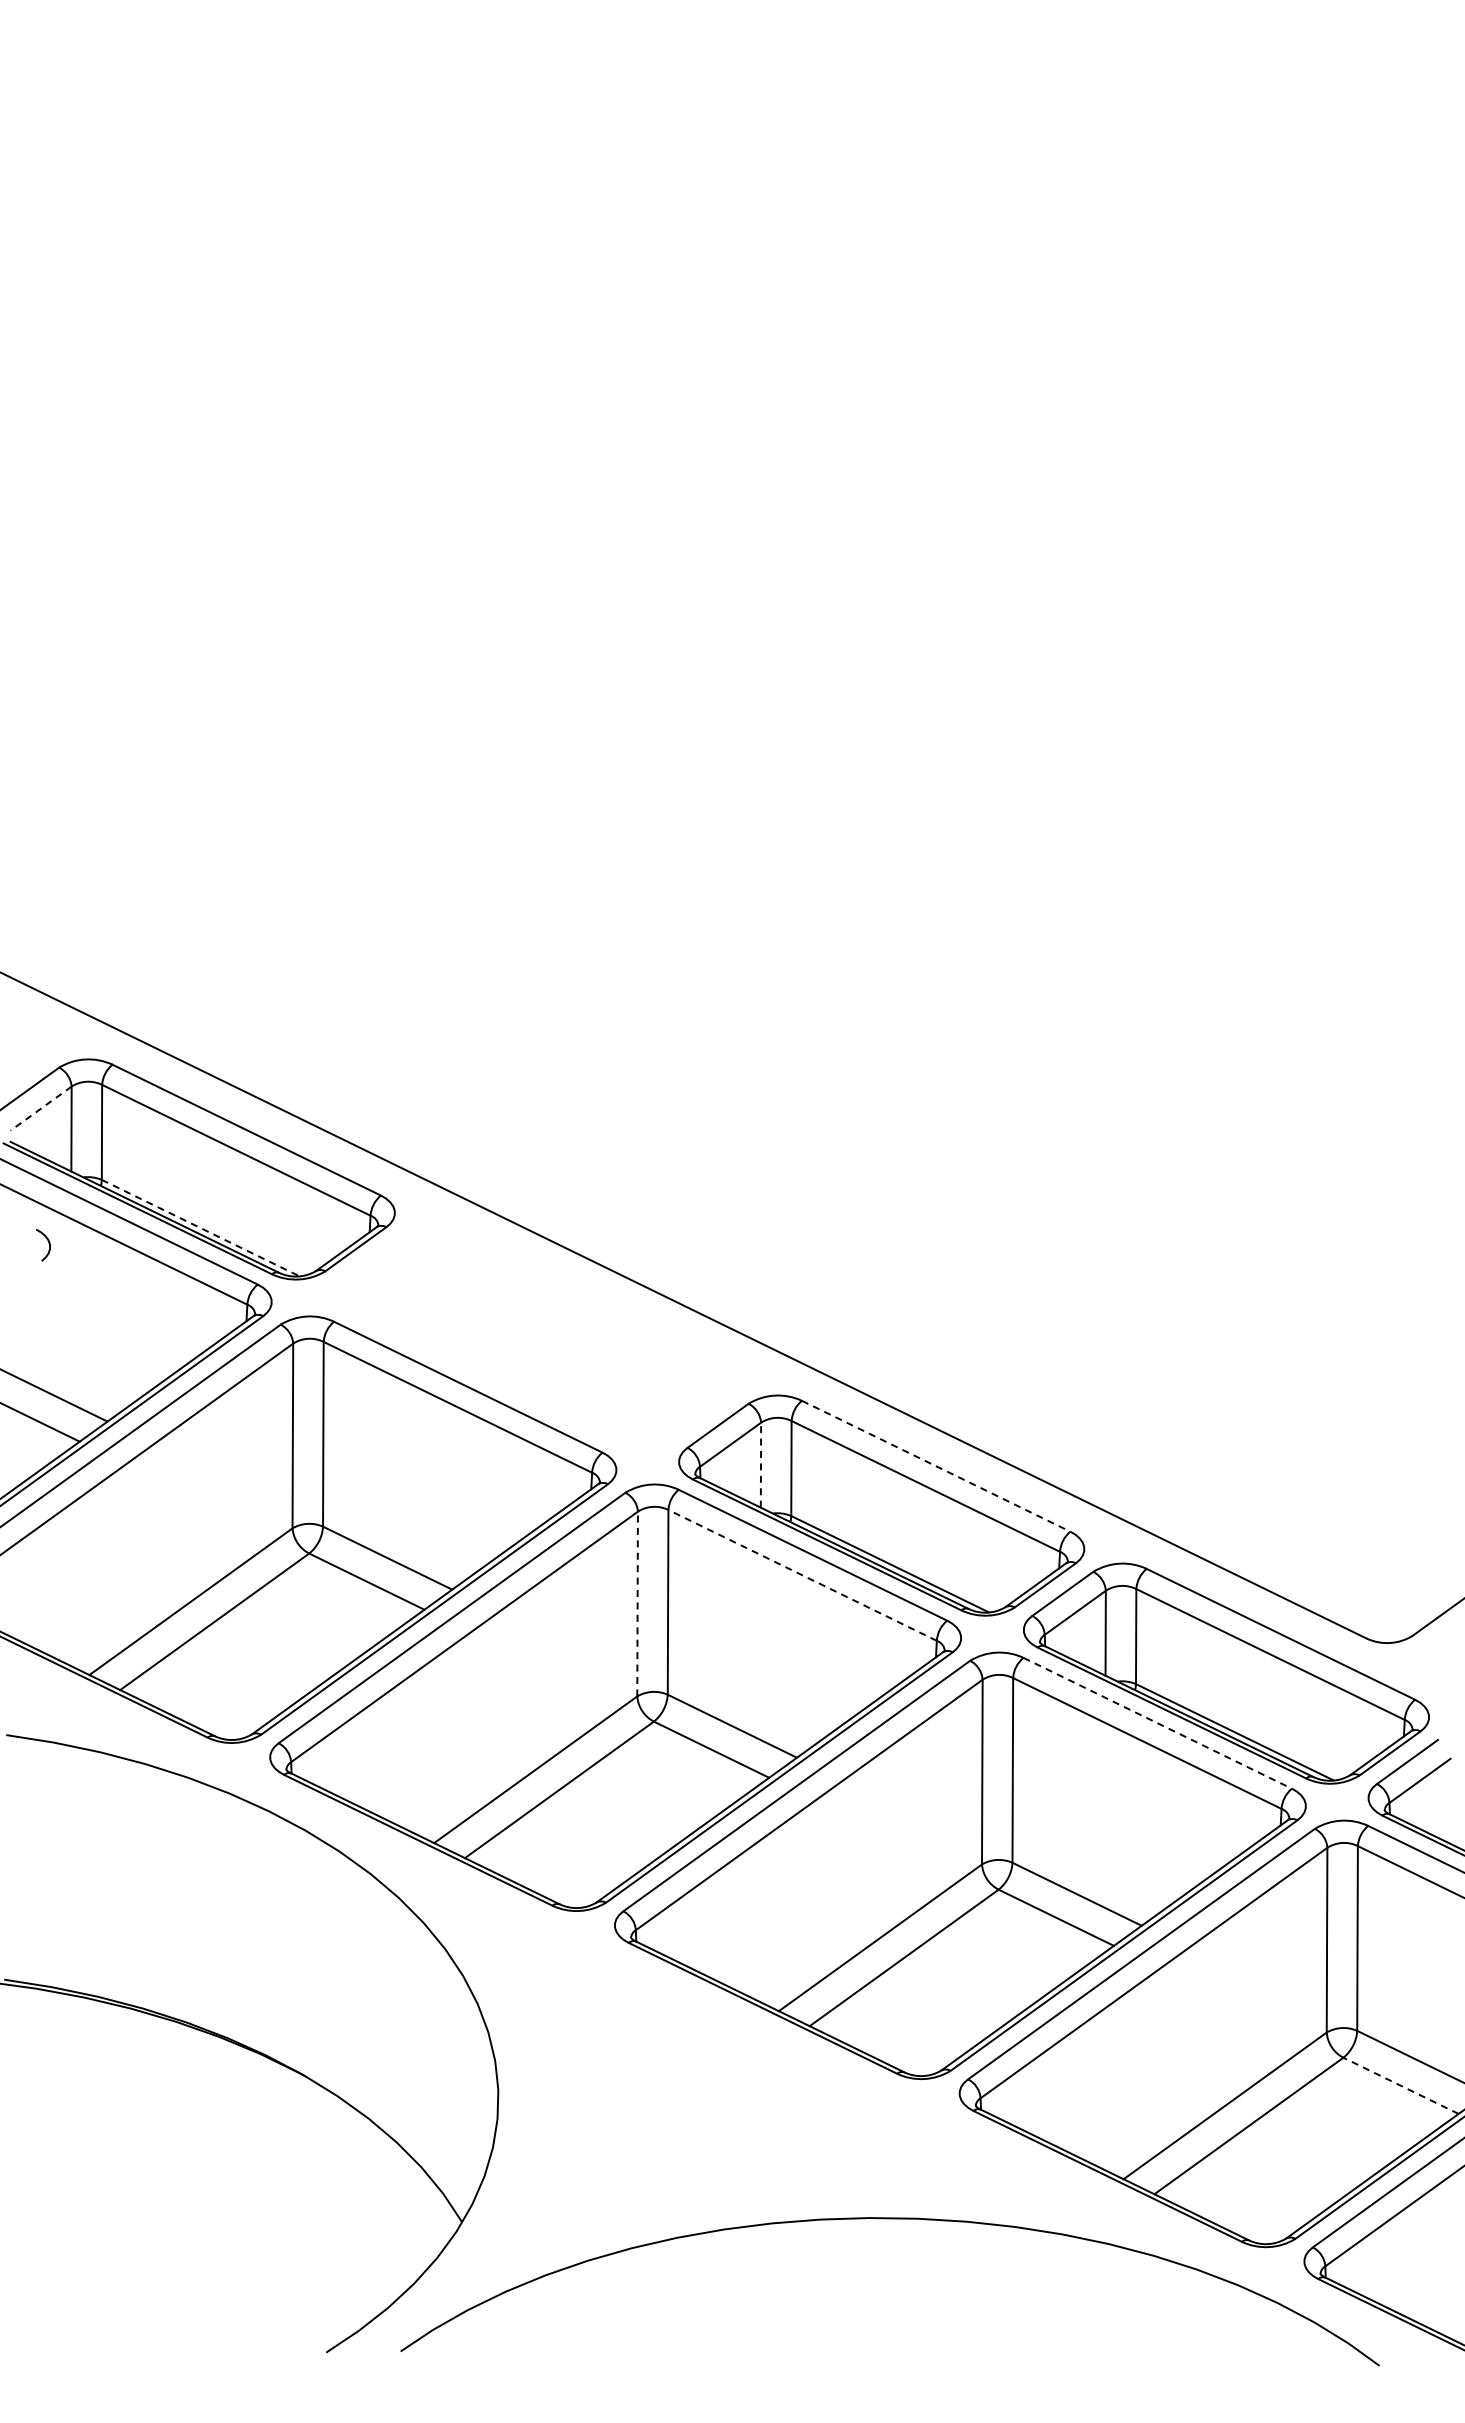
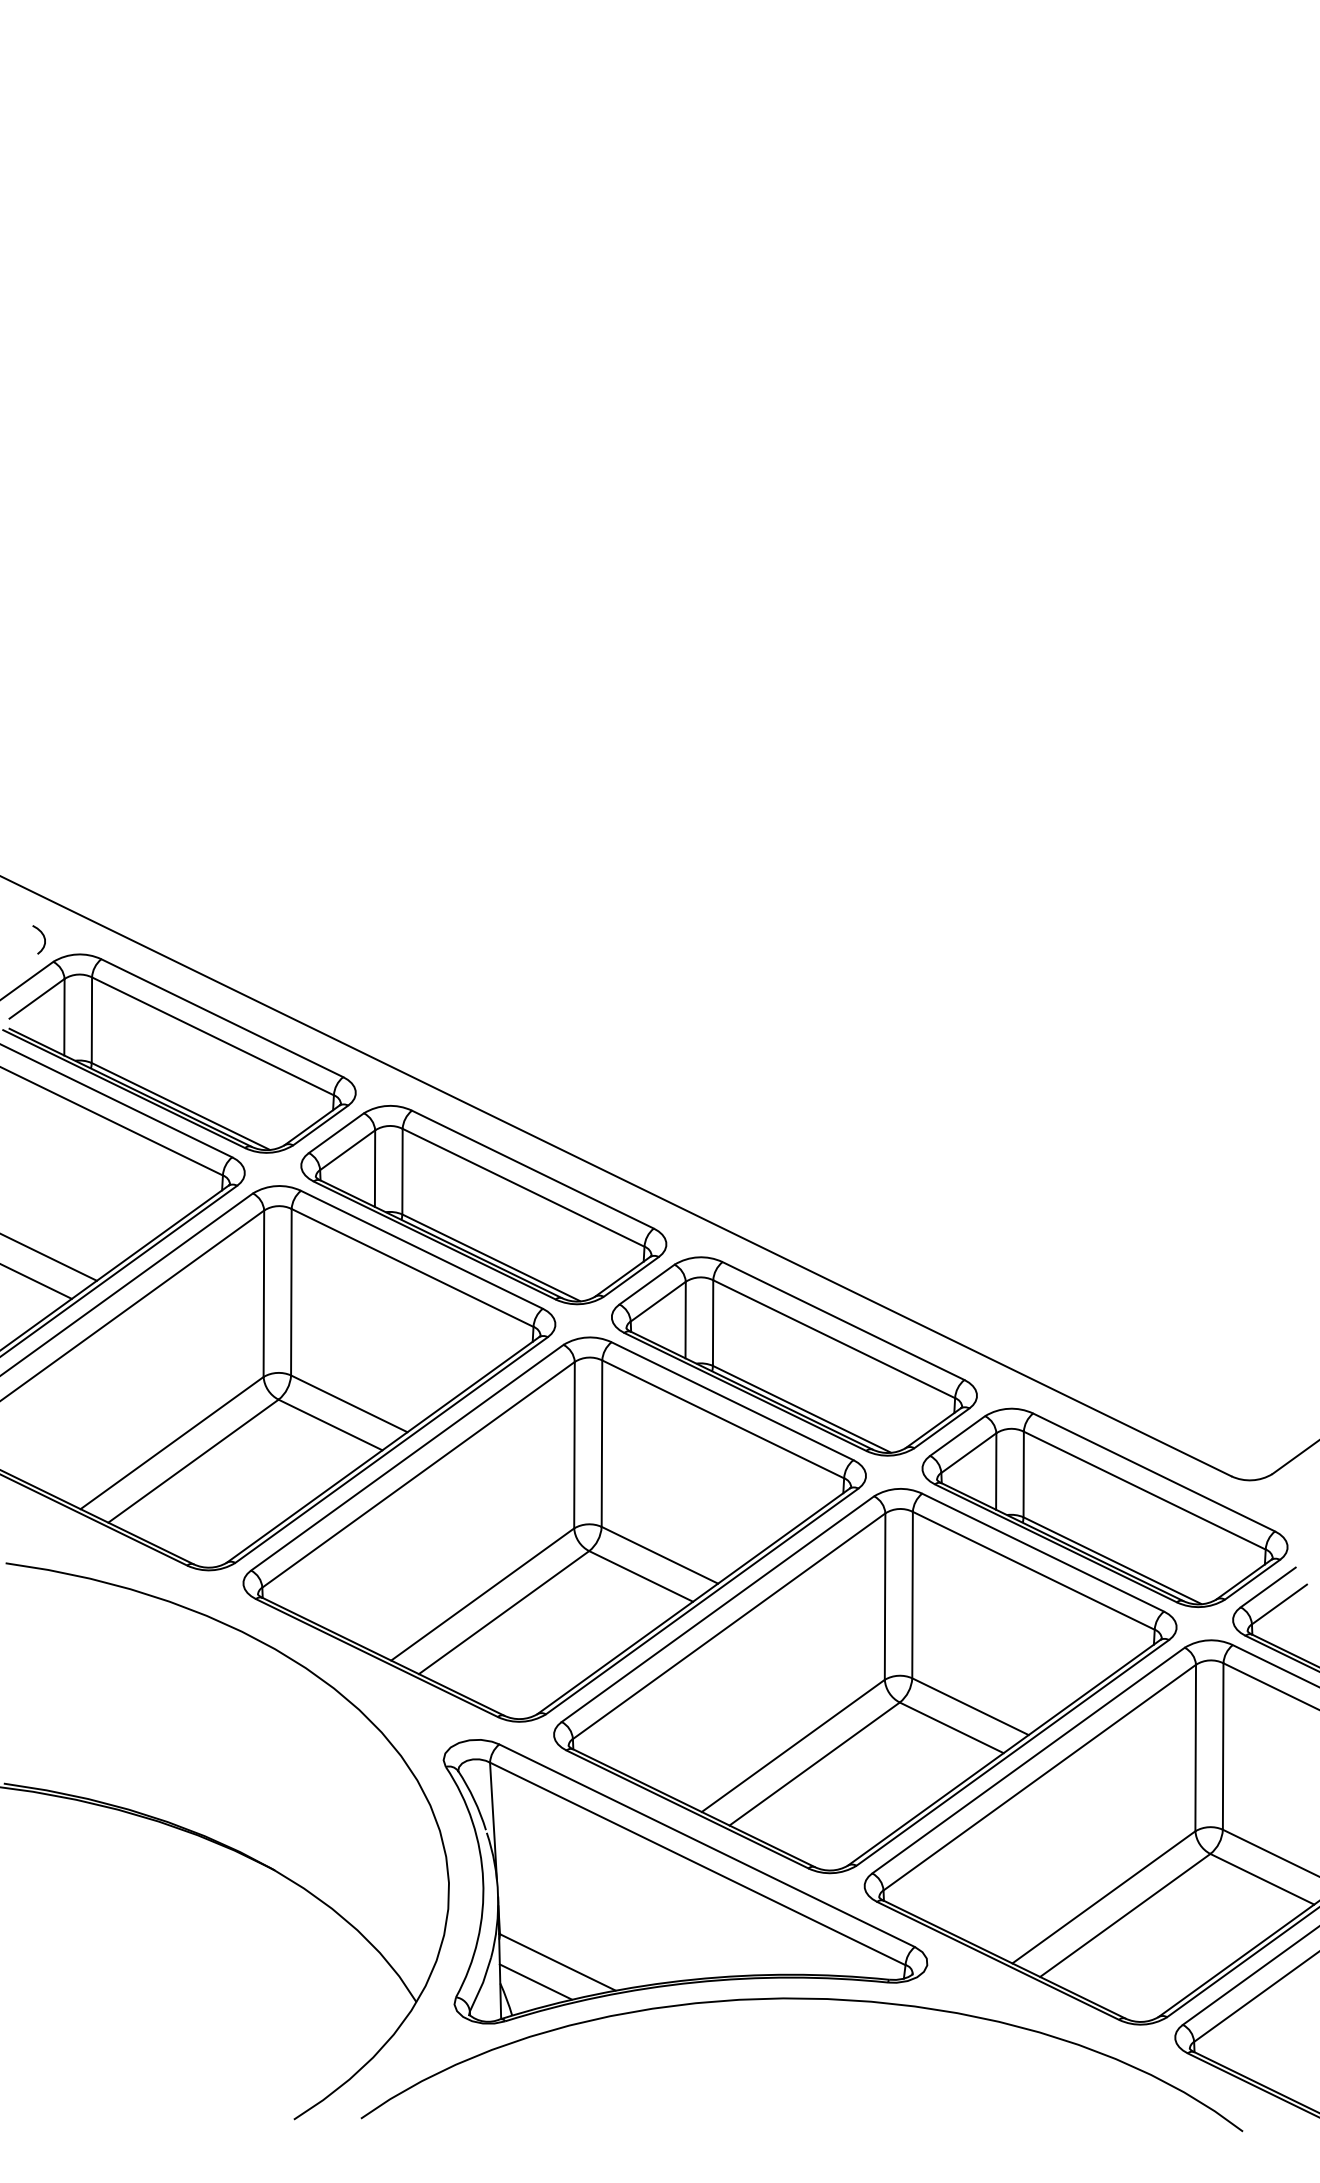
line: (41, 1108) -> (37, 998), dashed -> solid
line: (200, 1227) -> (180, 1105), dashed -> solid
curve: (48, 1243) -> (43, 938), moved
part: (536, 1337) -> (483, 1205), added
line: (760, 1464) -> (685, 1319), dashed -> solid
line: (936, 1466) -> (843, 1321), dashed -> solid
line: (802, 1575) -> (723, 1419), dashed -> solid
line: (637, 1603) -> (574, 1444), dashed -> solid
line: (1158, 1723) -> (1043, 1552), dashed -> solid
line: (1400, 2085) -> (1261, 1878), dashed -> solid
part: (760, 2088) -> (685, 1881), added

